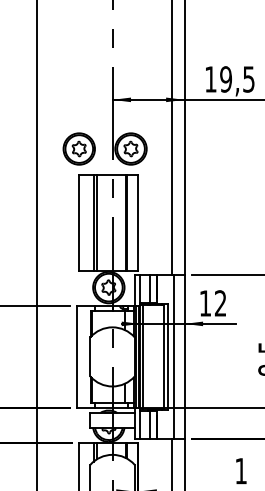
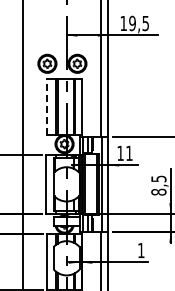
line: (79, 222) -> (47, 106), solid -> dashed
text: (220, 301) -> (129, 152), 12 -> 11

